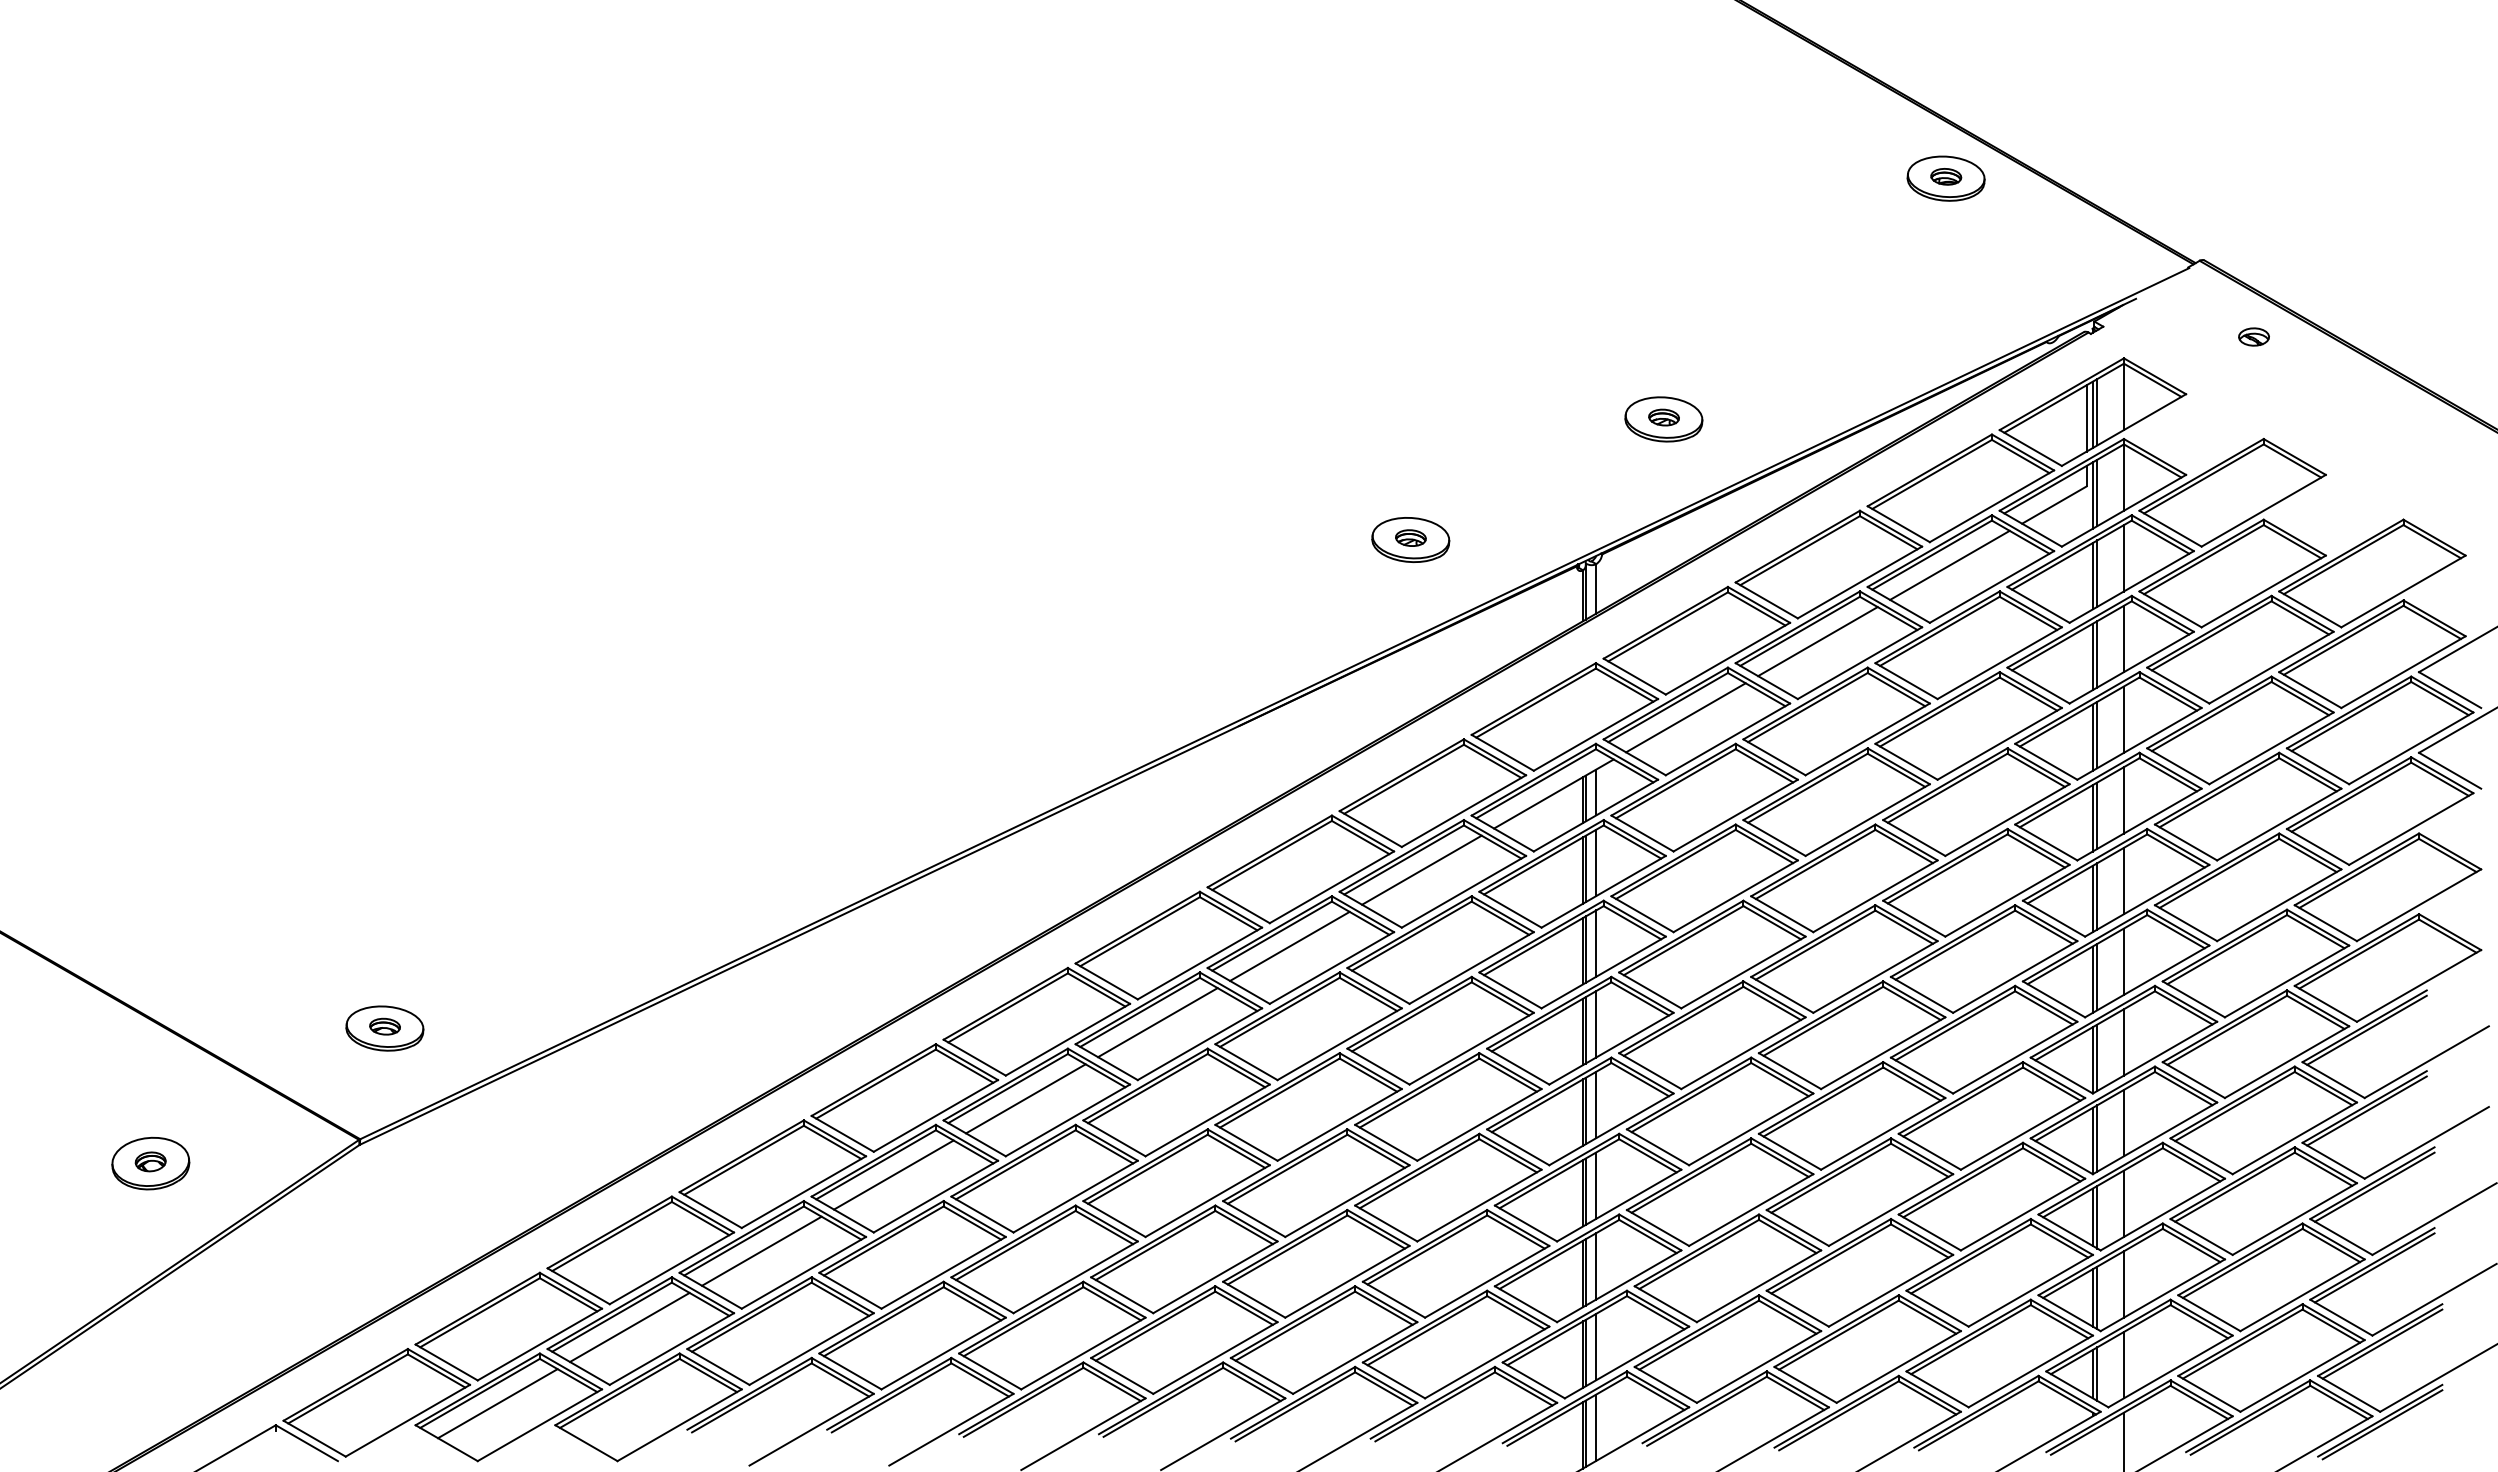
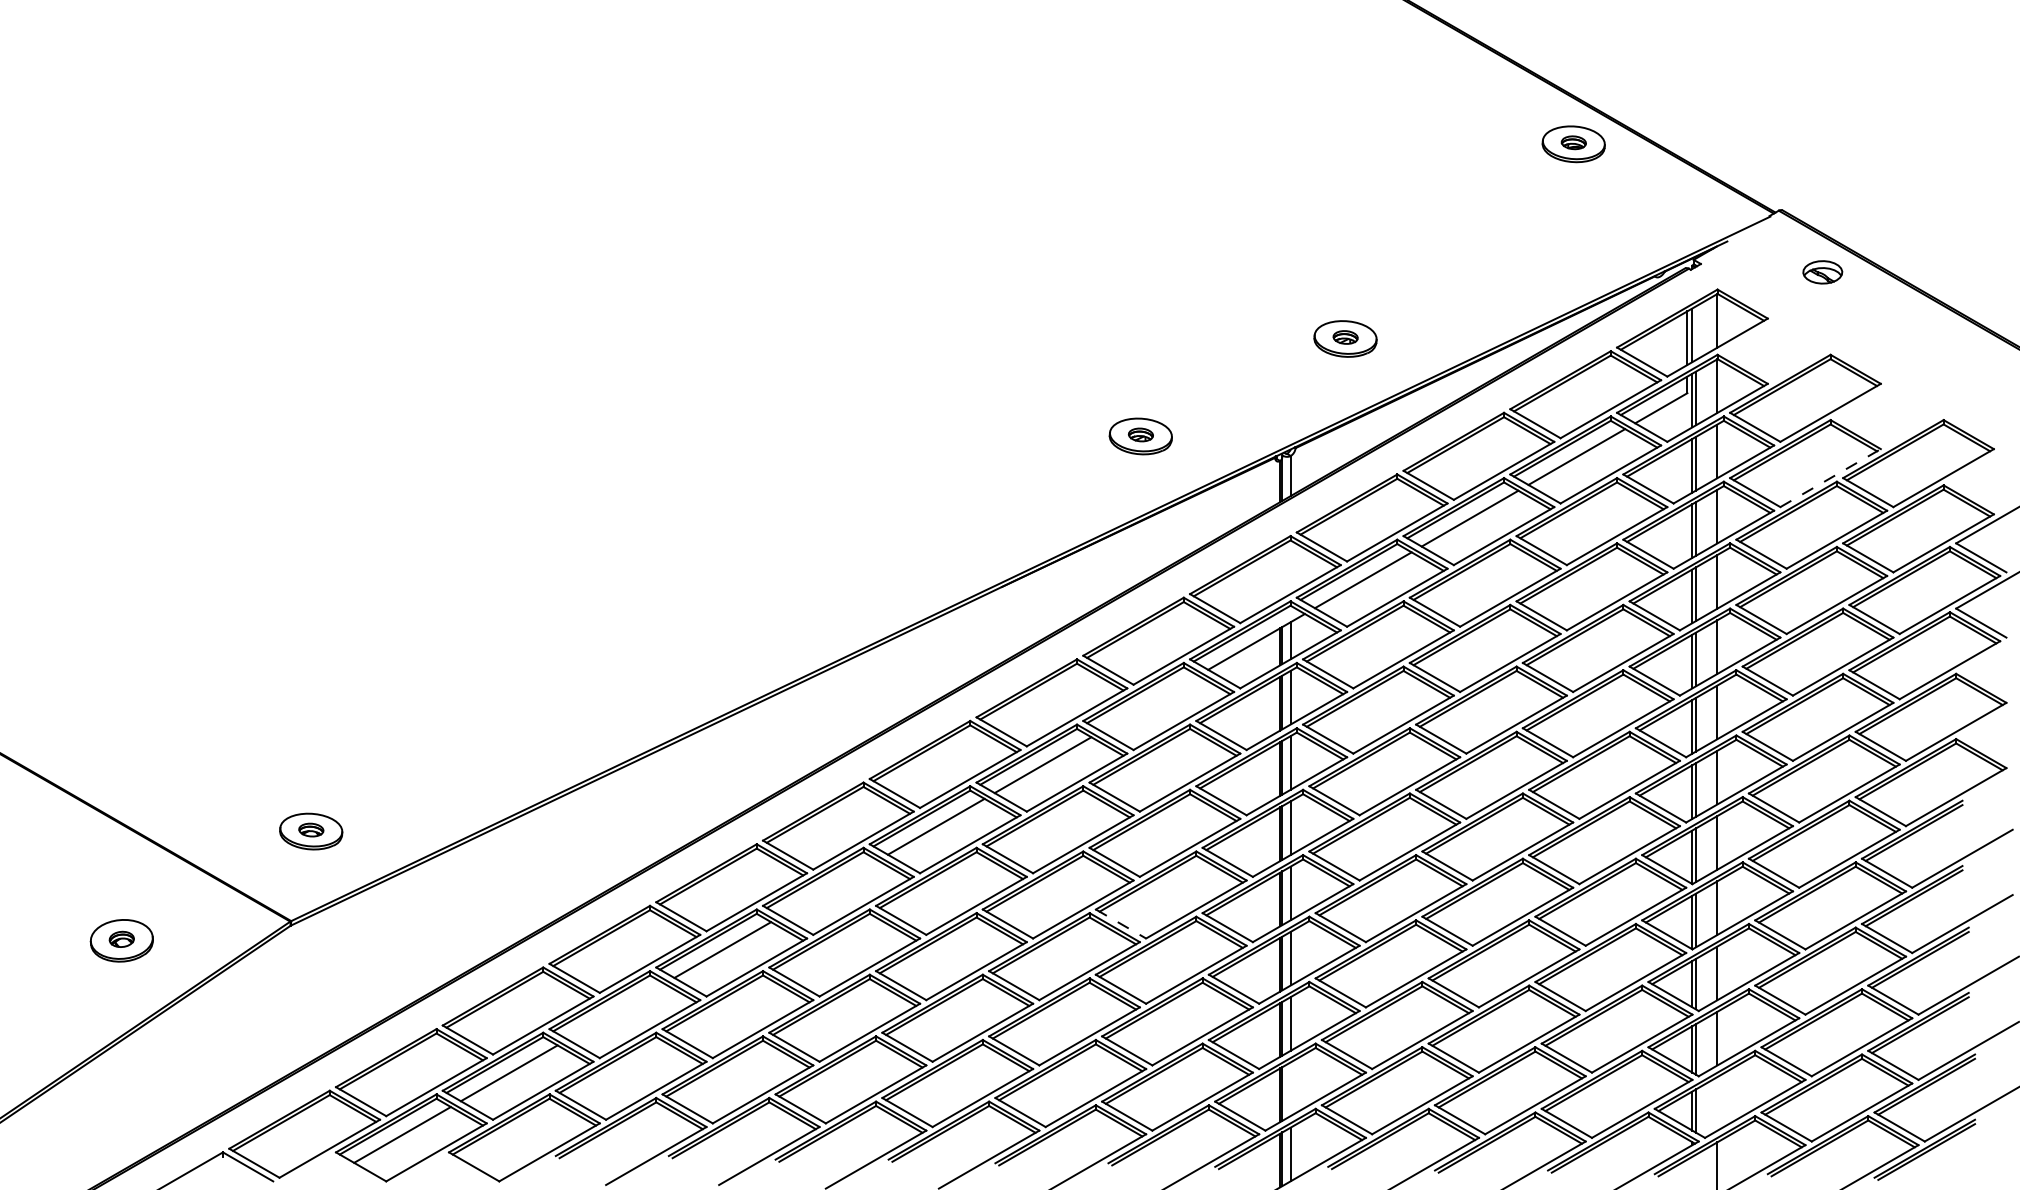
part: (2253, 336) -> (1822, 271), size x1.6
line: (2097, 412) -> (1696, 333), removed
line: (2263, 591) -> (1830, 478), solid -> dashed
line: (1421, 869) -> (1149, 702), removed
line: (1025, 1098) -> (829, 888), removed
line: (1386, 1142) -> (1121, 923), solid -> dashed
line: (761, 1250) -> (615, 1011), removed
line: (1596, 1346) -> (1291, 1088), removed
line: (2123, 1365) -> (1717, 1104), removed

